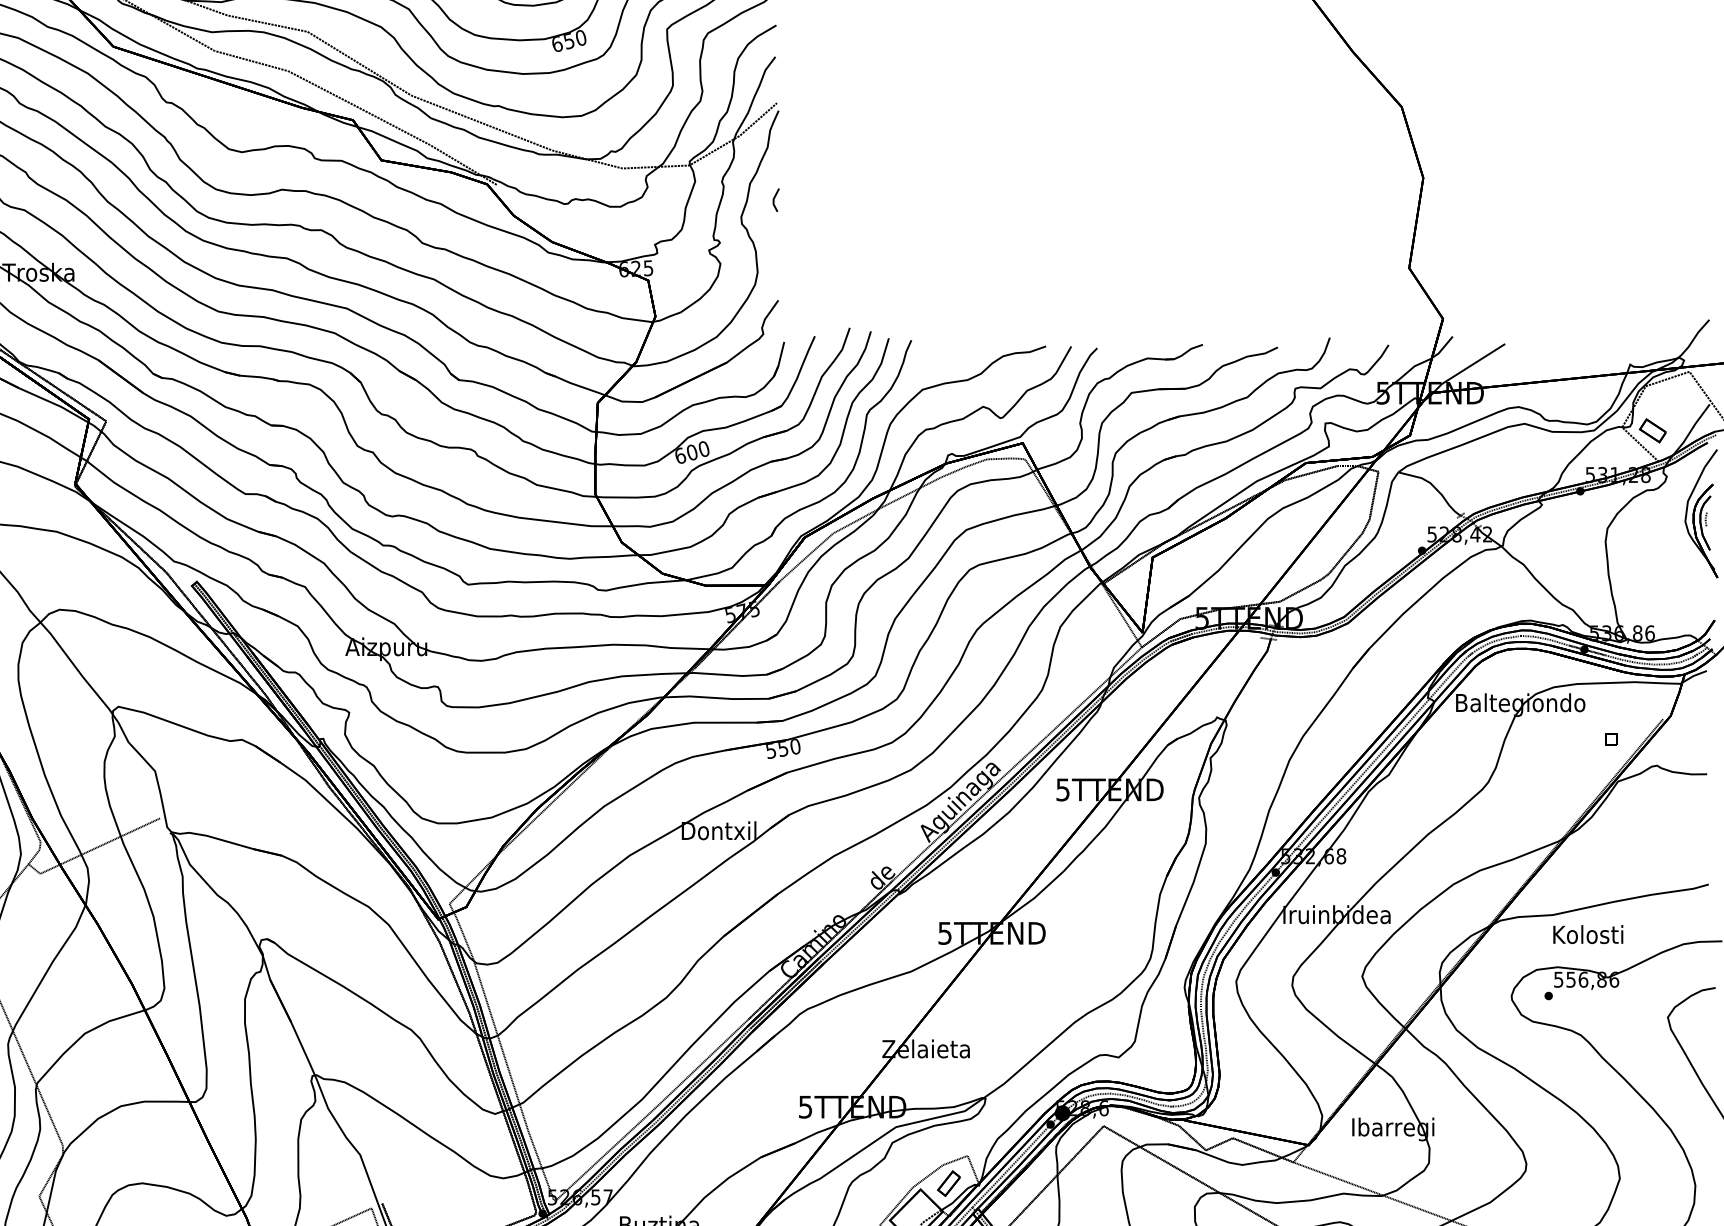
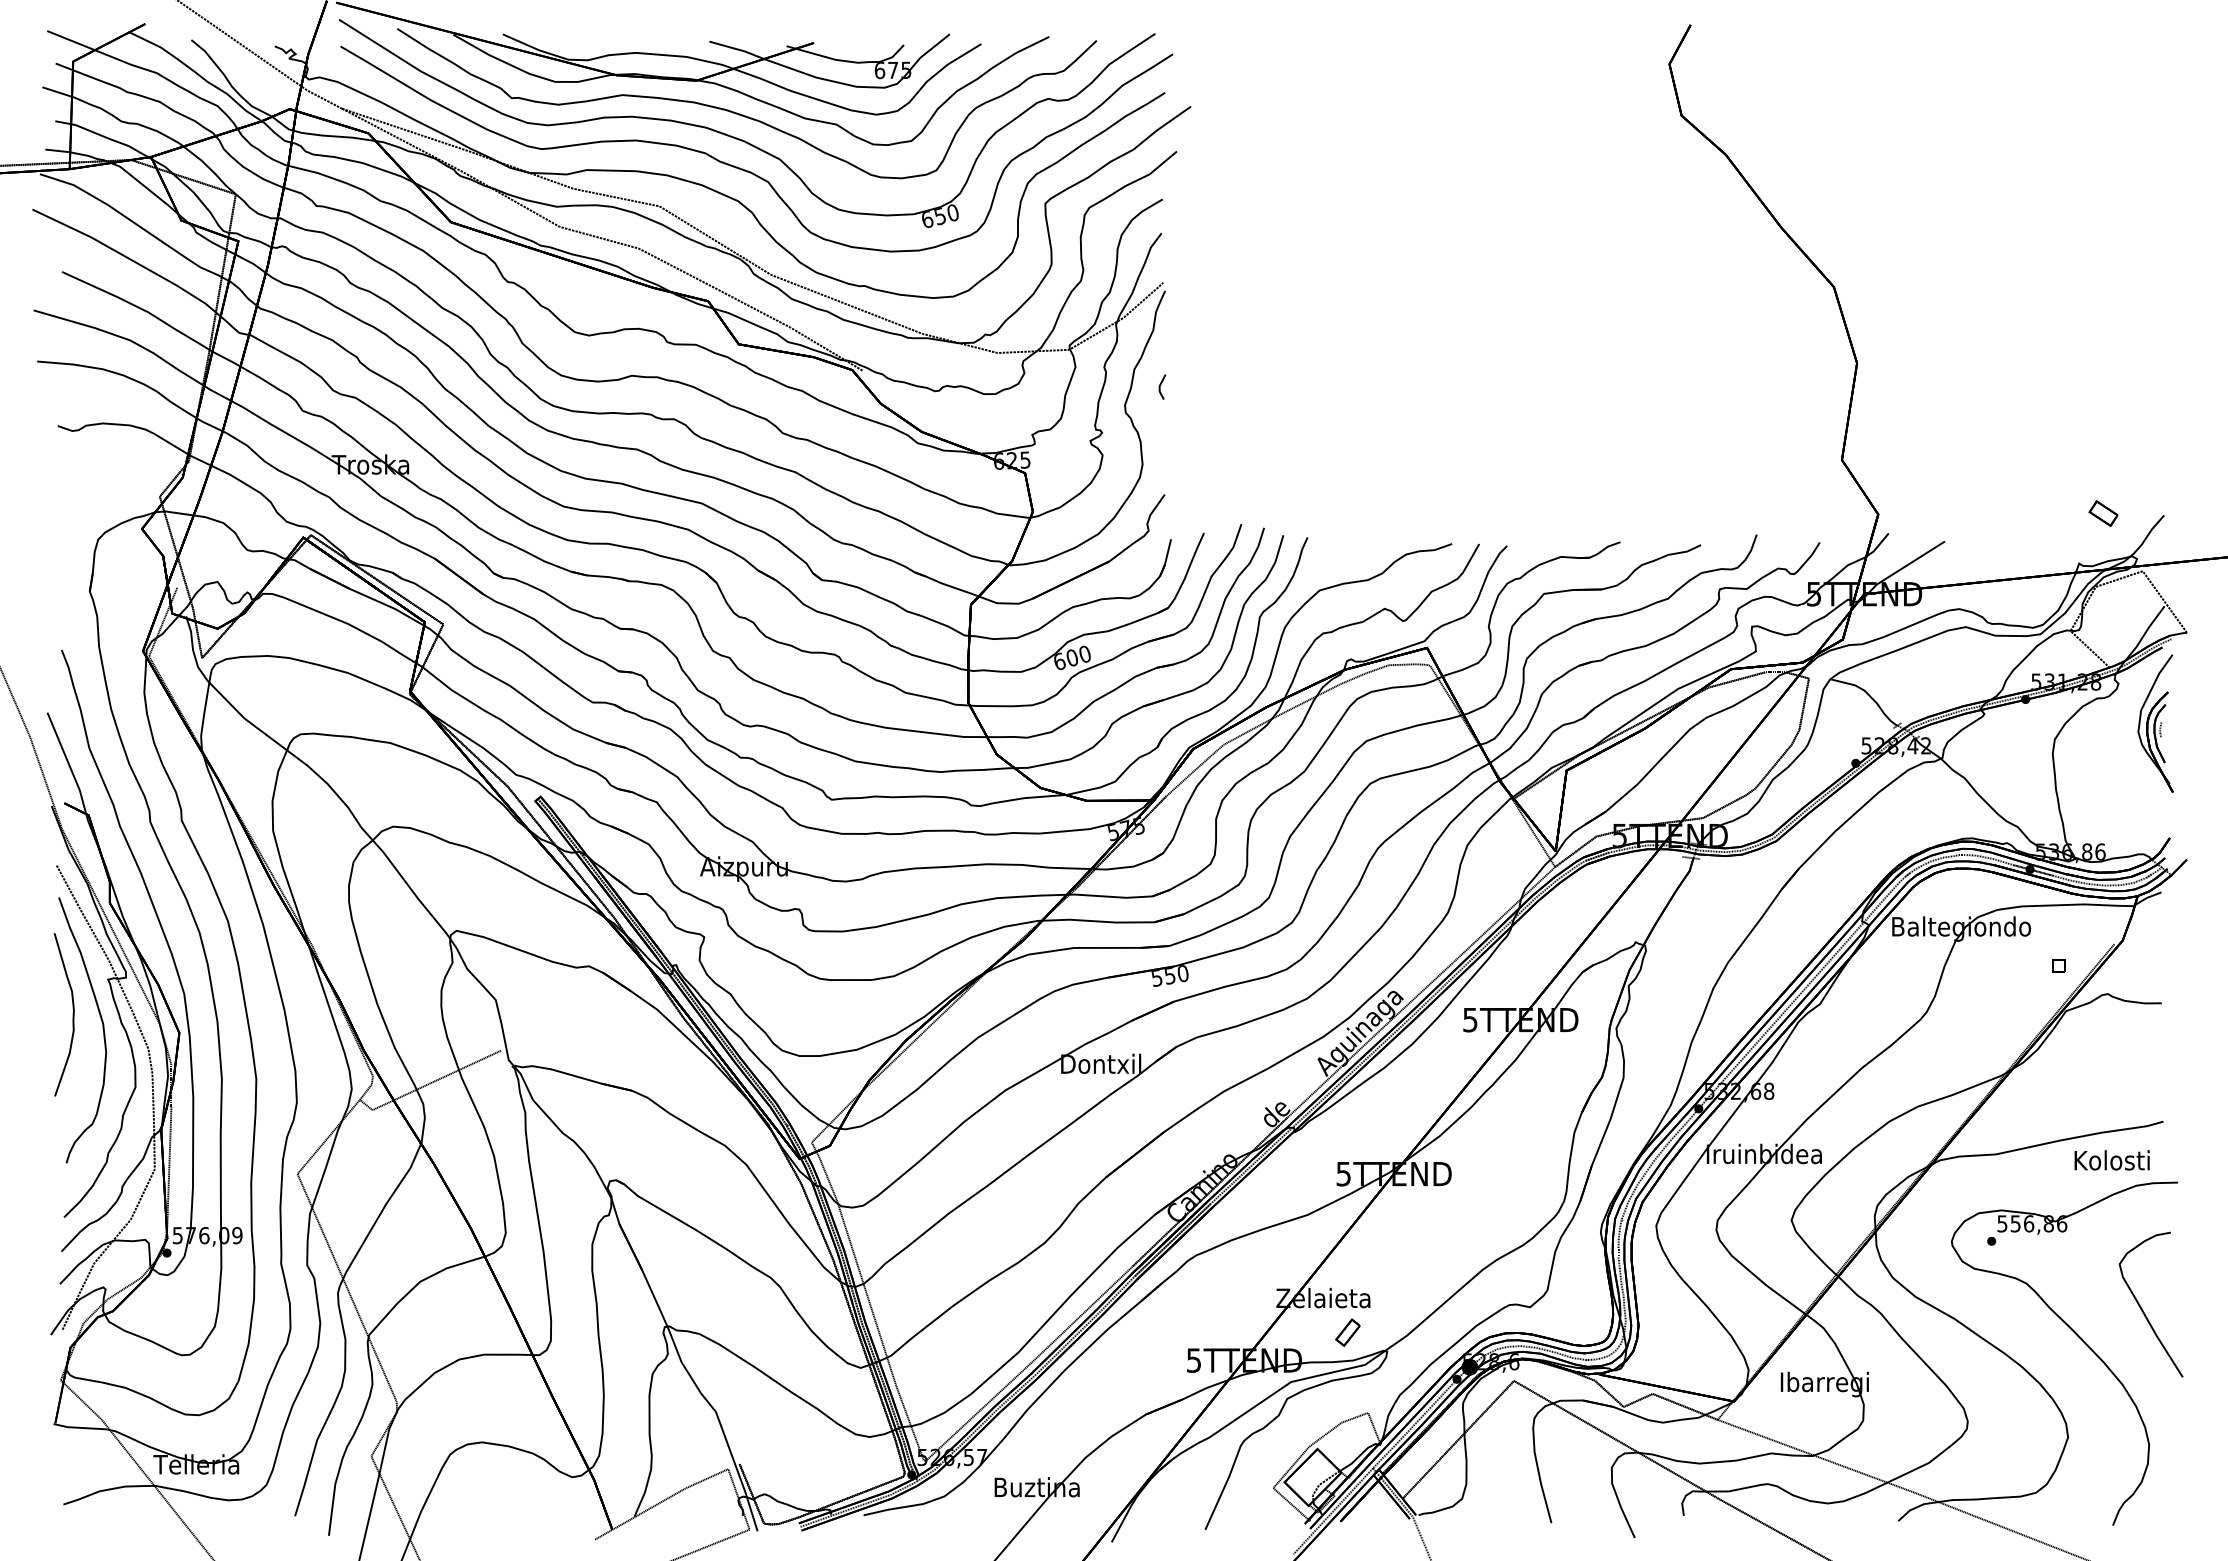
part: (1652, 430) -> (2103, 513), moved
text: (1587, 934) -> (2111, 1160), moved
part: (948, 1183) -> (1347, 1332), moved

